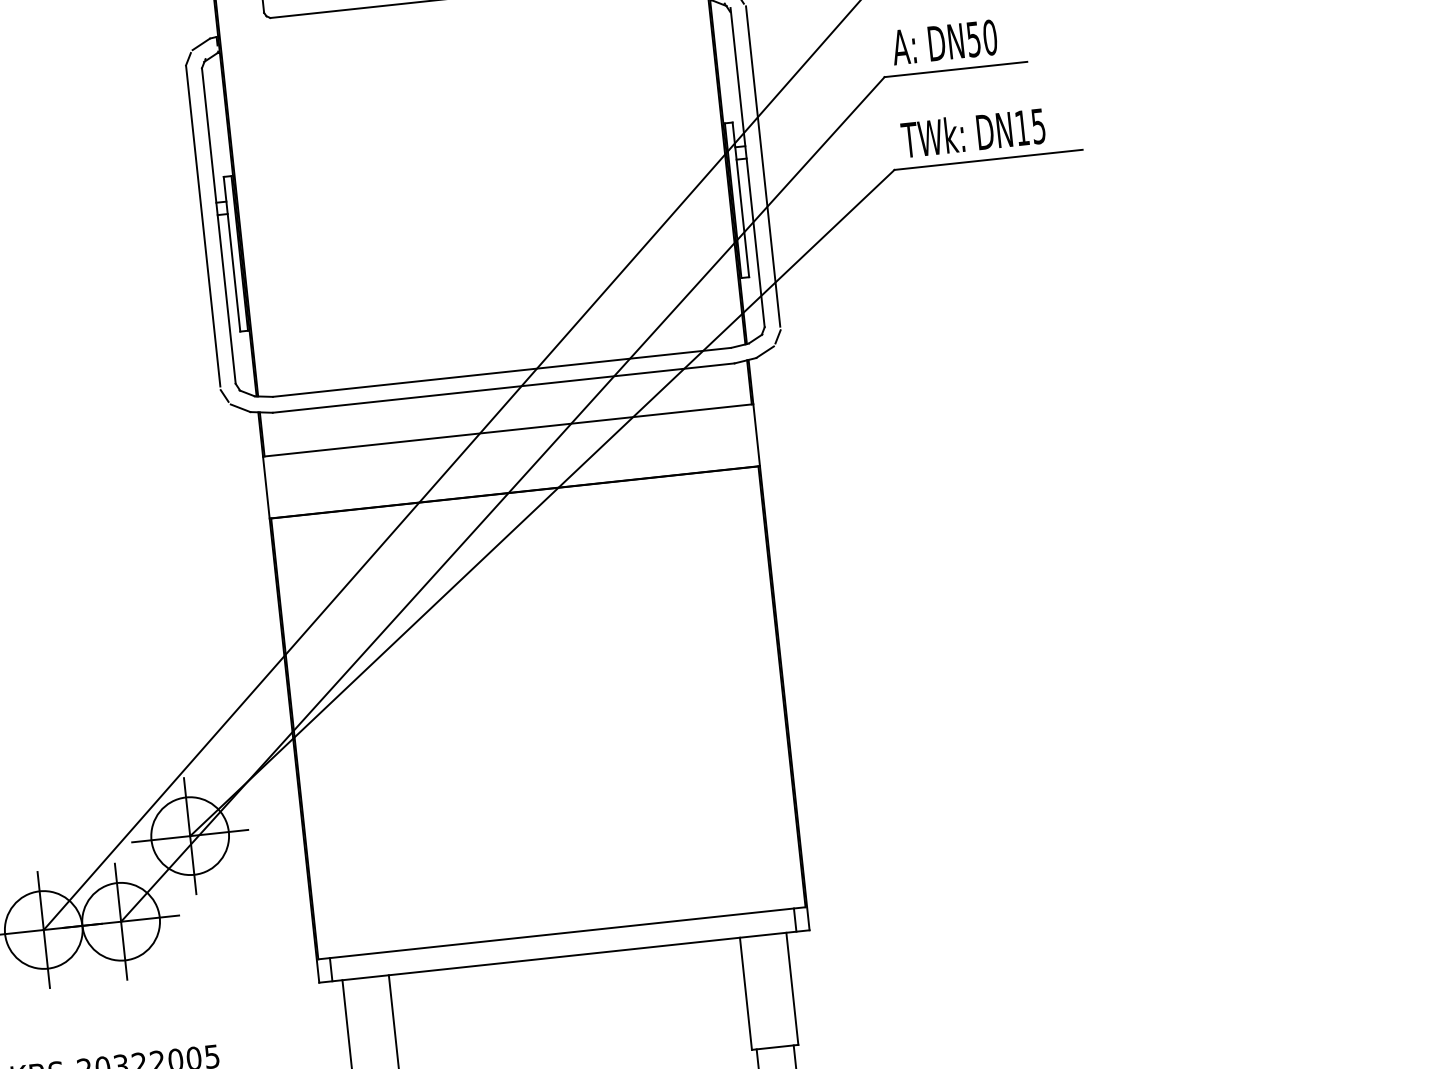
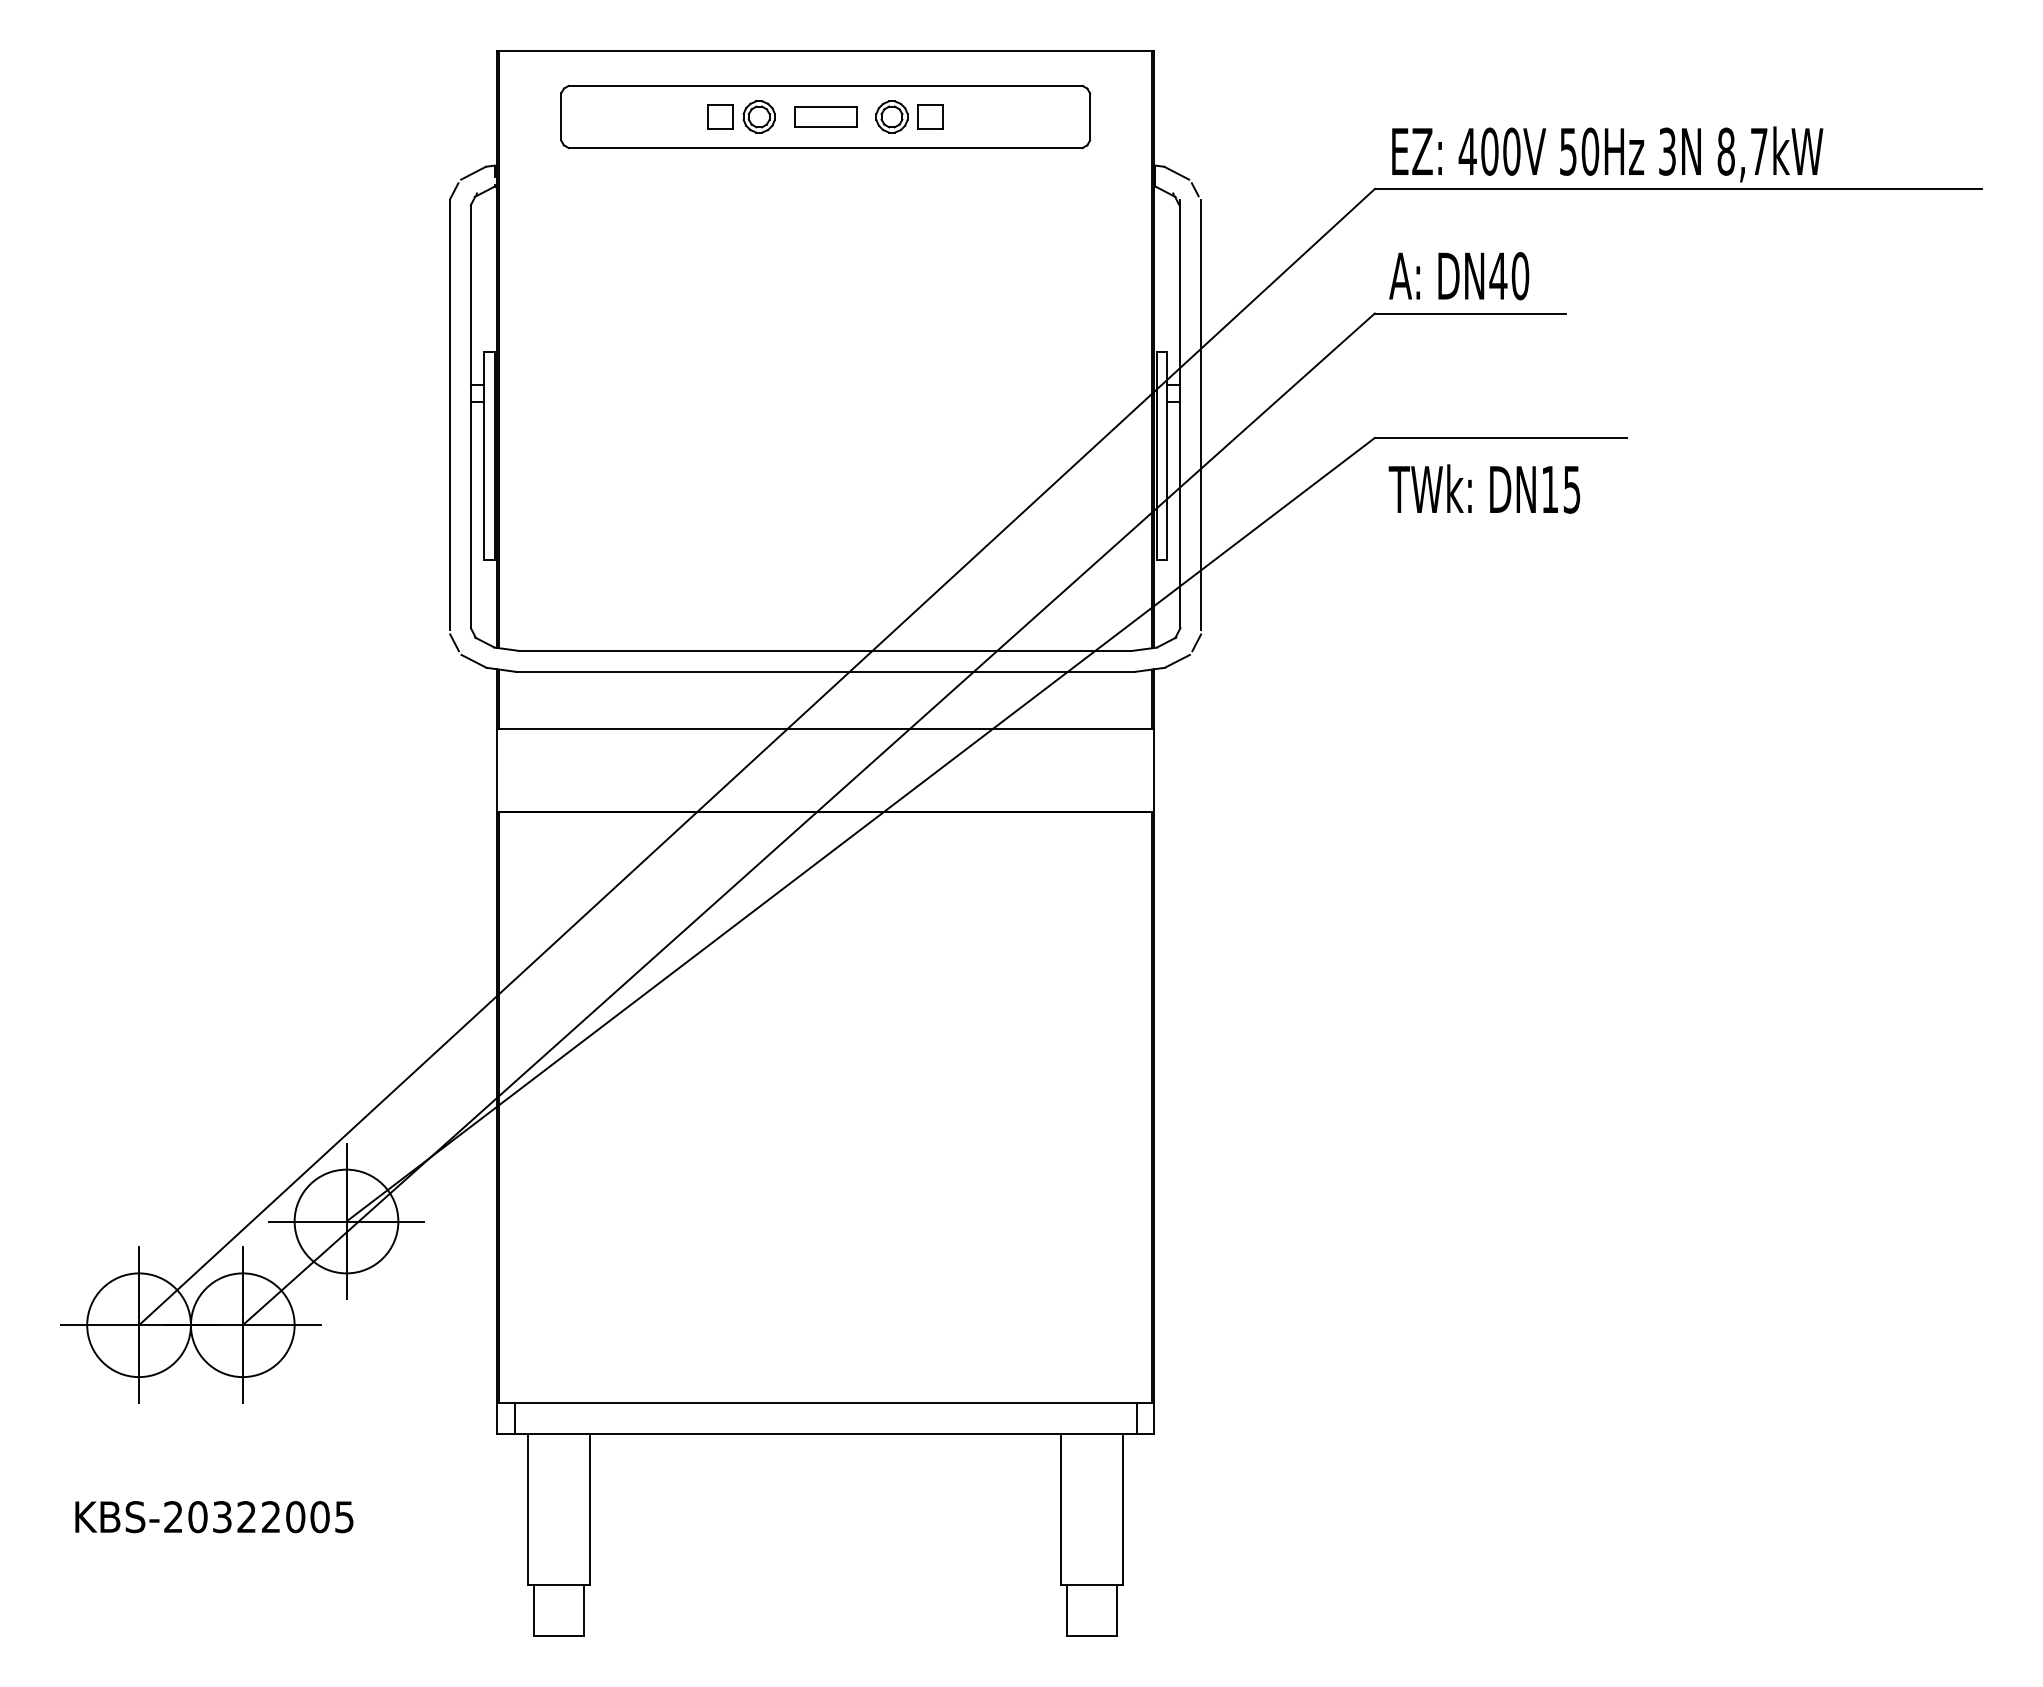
text: (973, 39) -> (1498, 276), DN50 -> DN40
text: (973, 132) -> (1484, 488), moved

